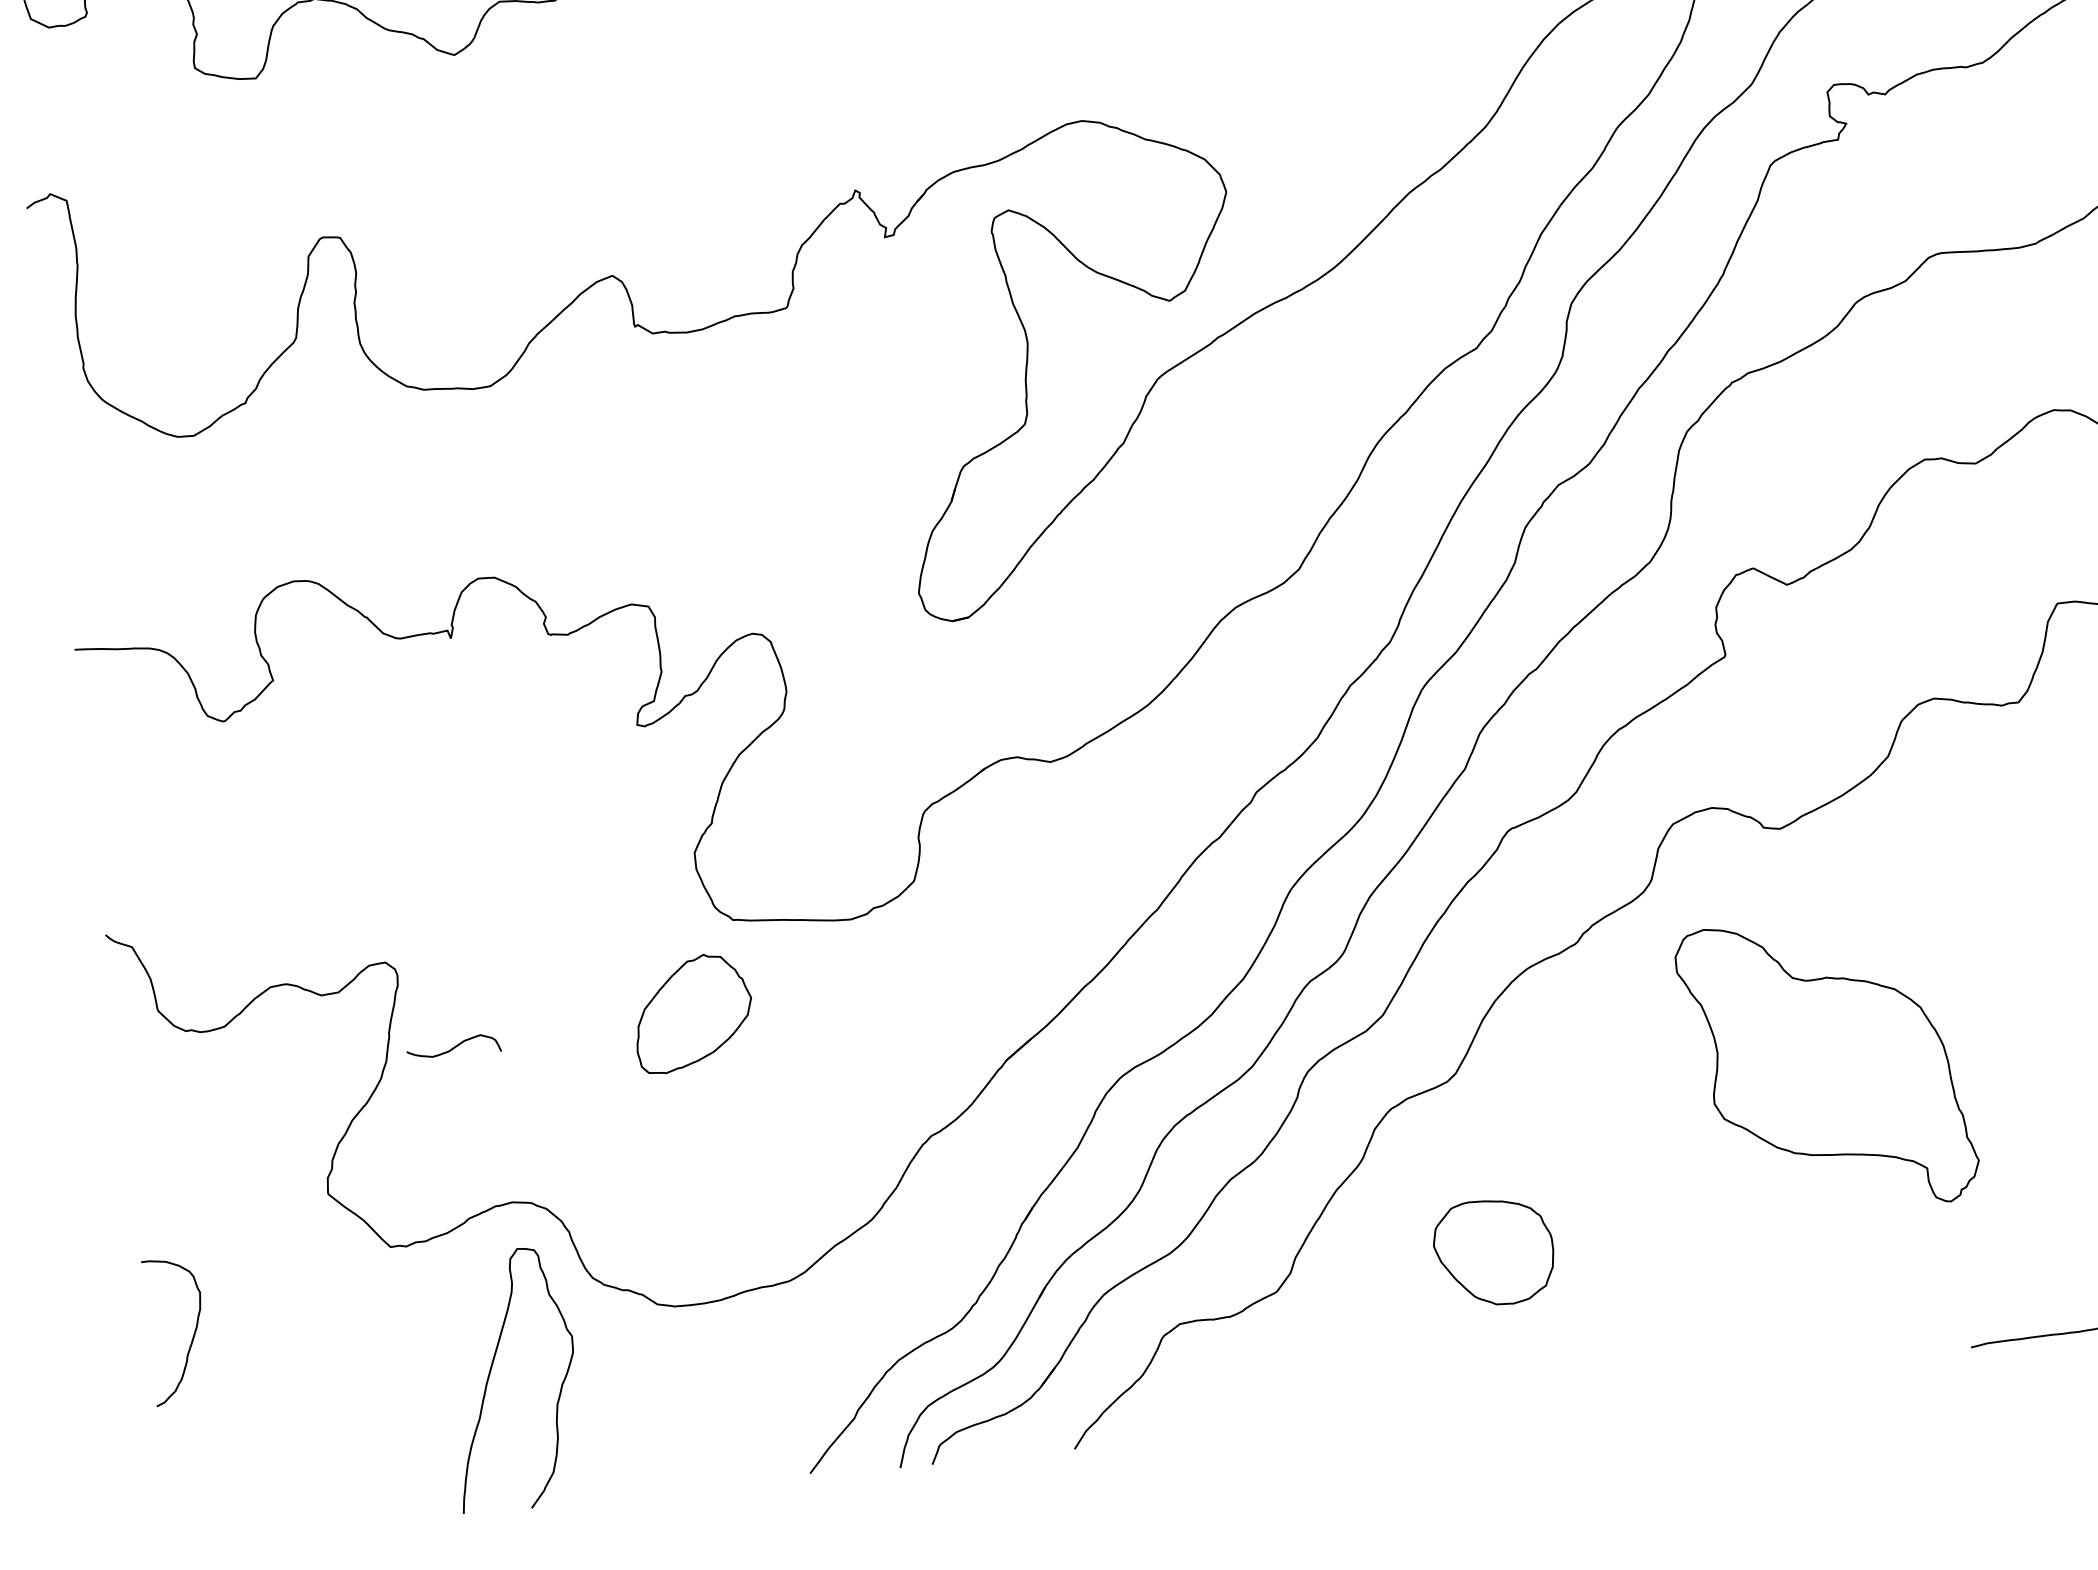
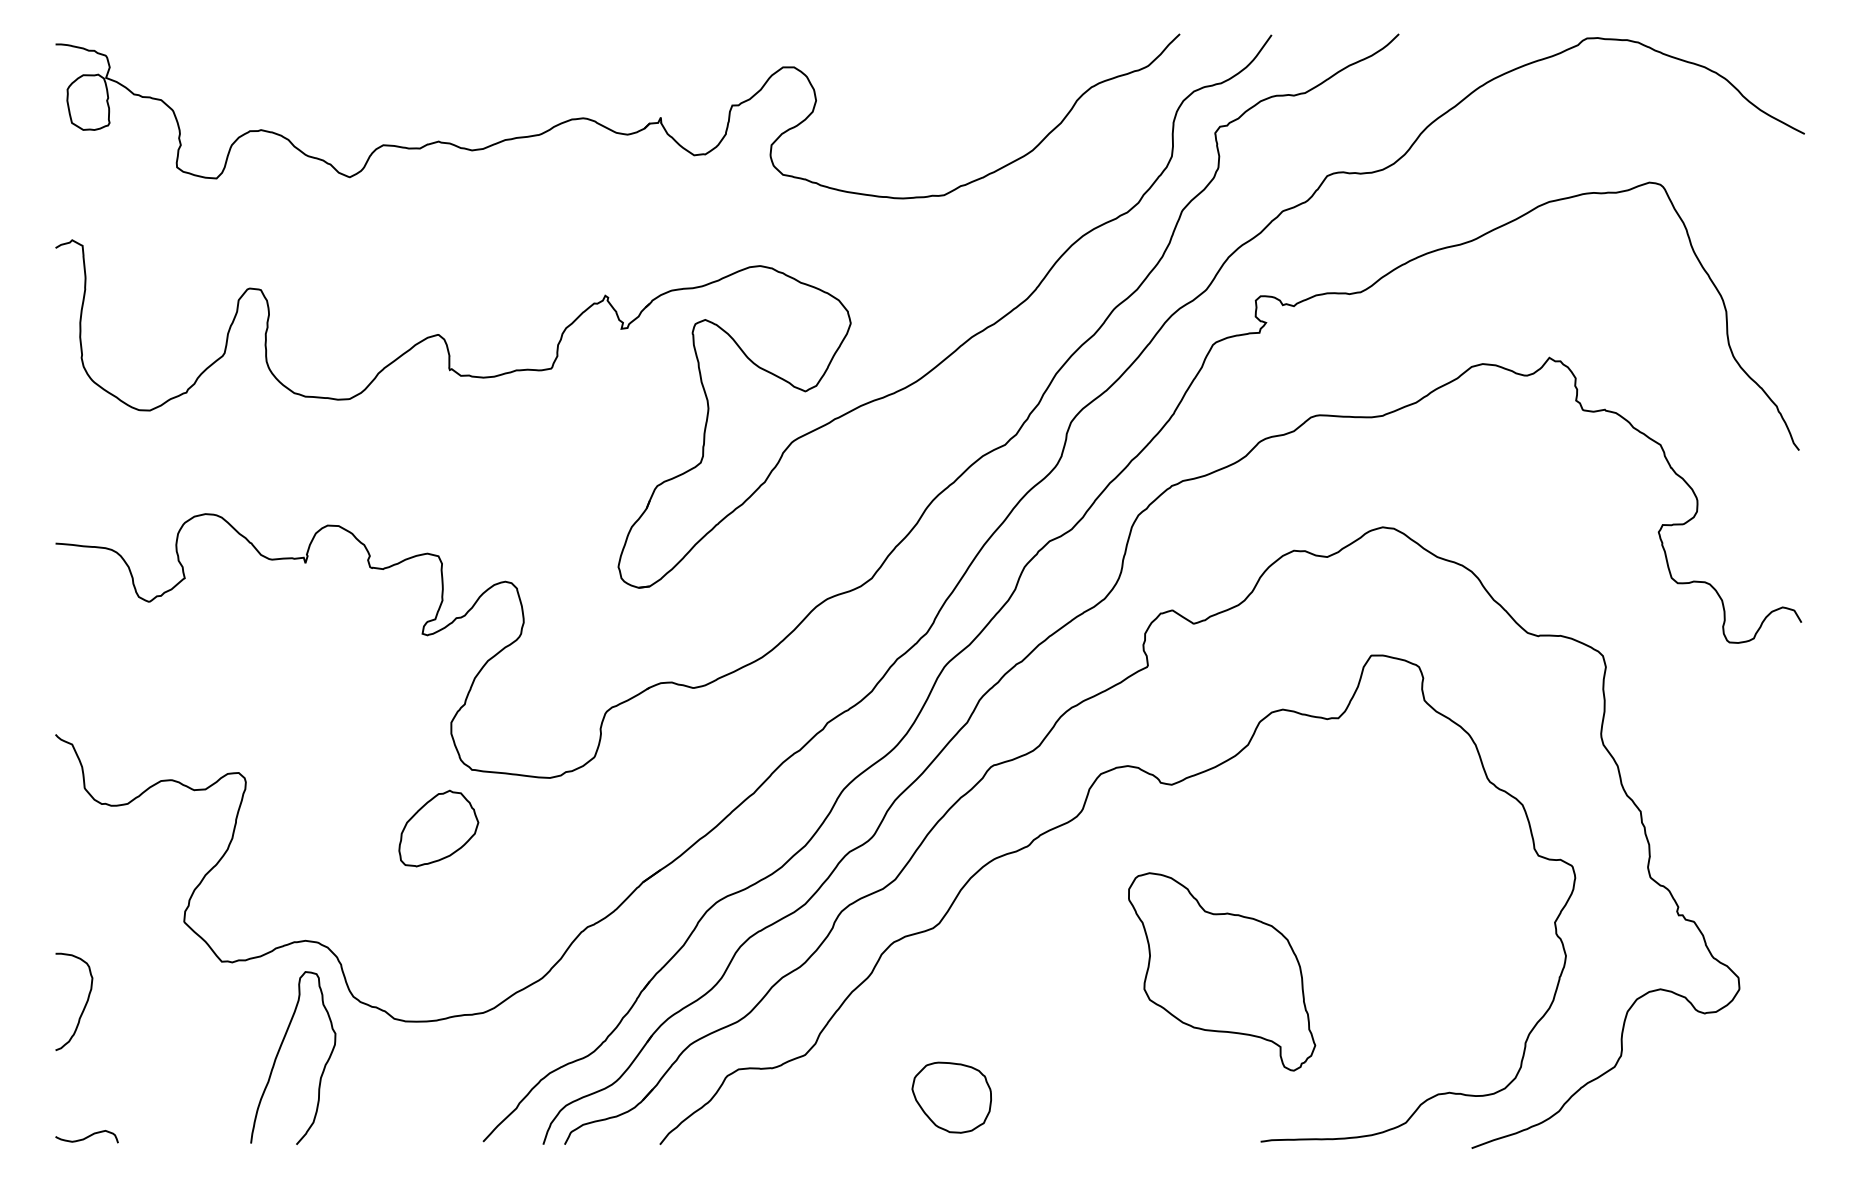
curve: (452, 1046) -> (86, 1136), moved
part: (1828, 1064) -> (1222, 971), moved
part: (1493, 1252) -> (951, 1097), moved

